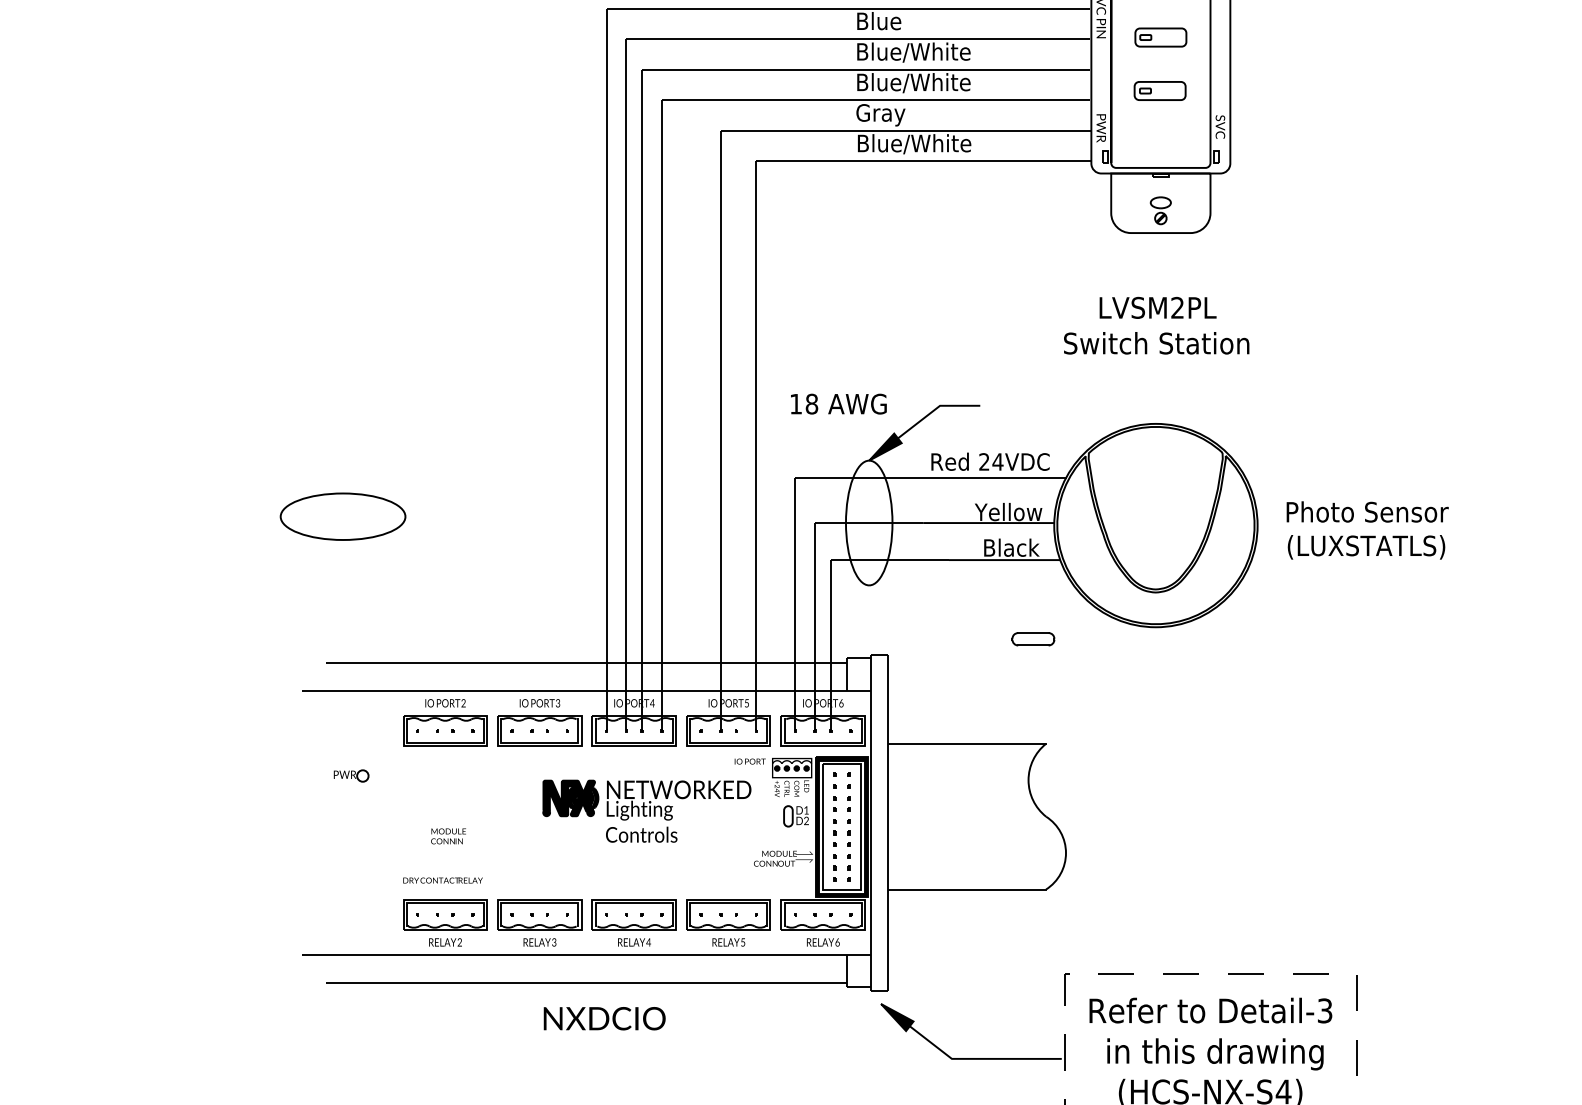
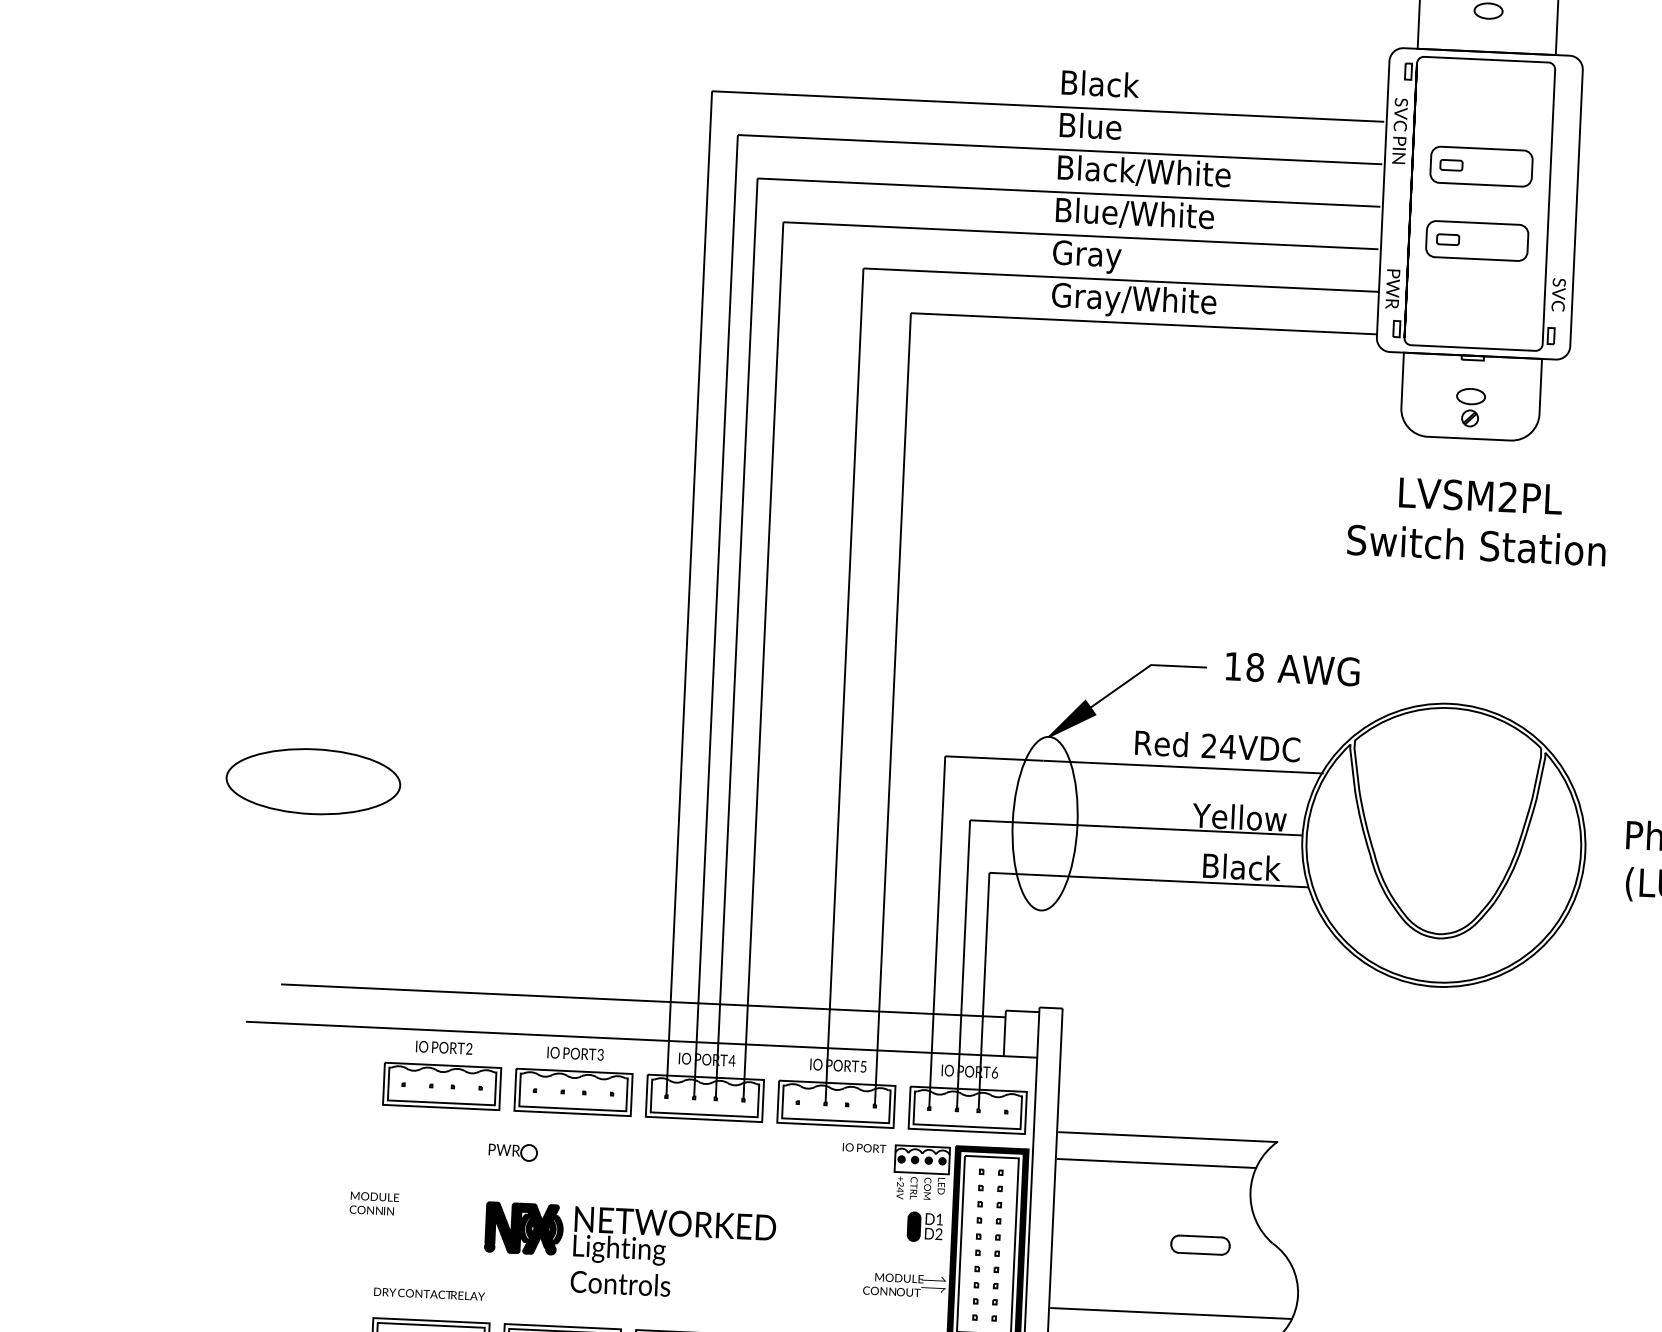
part: (1160, 37) -> (1481, 166), size x1.43
text: (929, 52) -> (1158, 172), Blue/White -> Black/White
part: (1159, 90) -> (1476, 240), size x1.43
text: (916, 145) -> (1134, 301), Blue/White -> Gray/White
text: (1156, 325) -> (1477, 520), moved
text: (838, 403) -> (1292, 668), moved
part: (1033, 639) -> (1200, 1245), moved
line: (960, 763) -> (1156, 1164), added
part: (351, 775) -> (513, 1151), moved
part: (646, 810) -> (628, 1250), moved
fill: (788, 816) -> (914, 1226), added
text: (448, 836) -> (374, 1203), moved
line: (975, 870) -> (1171, 1313), added

